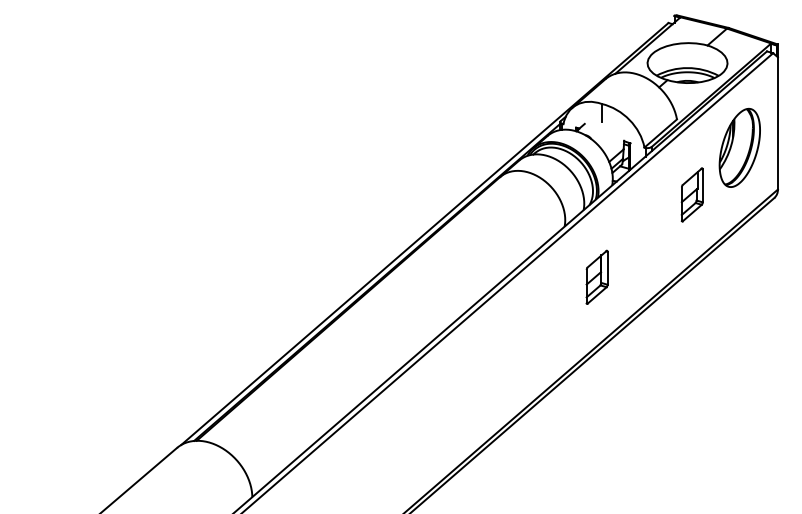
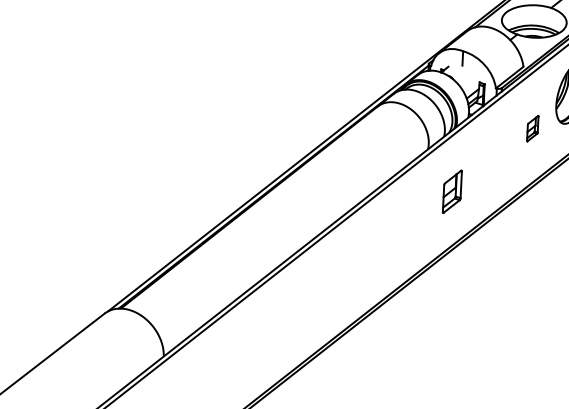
part: (691, 194) -> (532, 128), size x0.6

